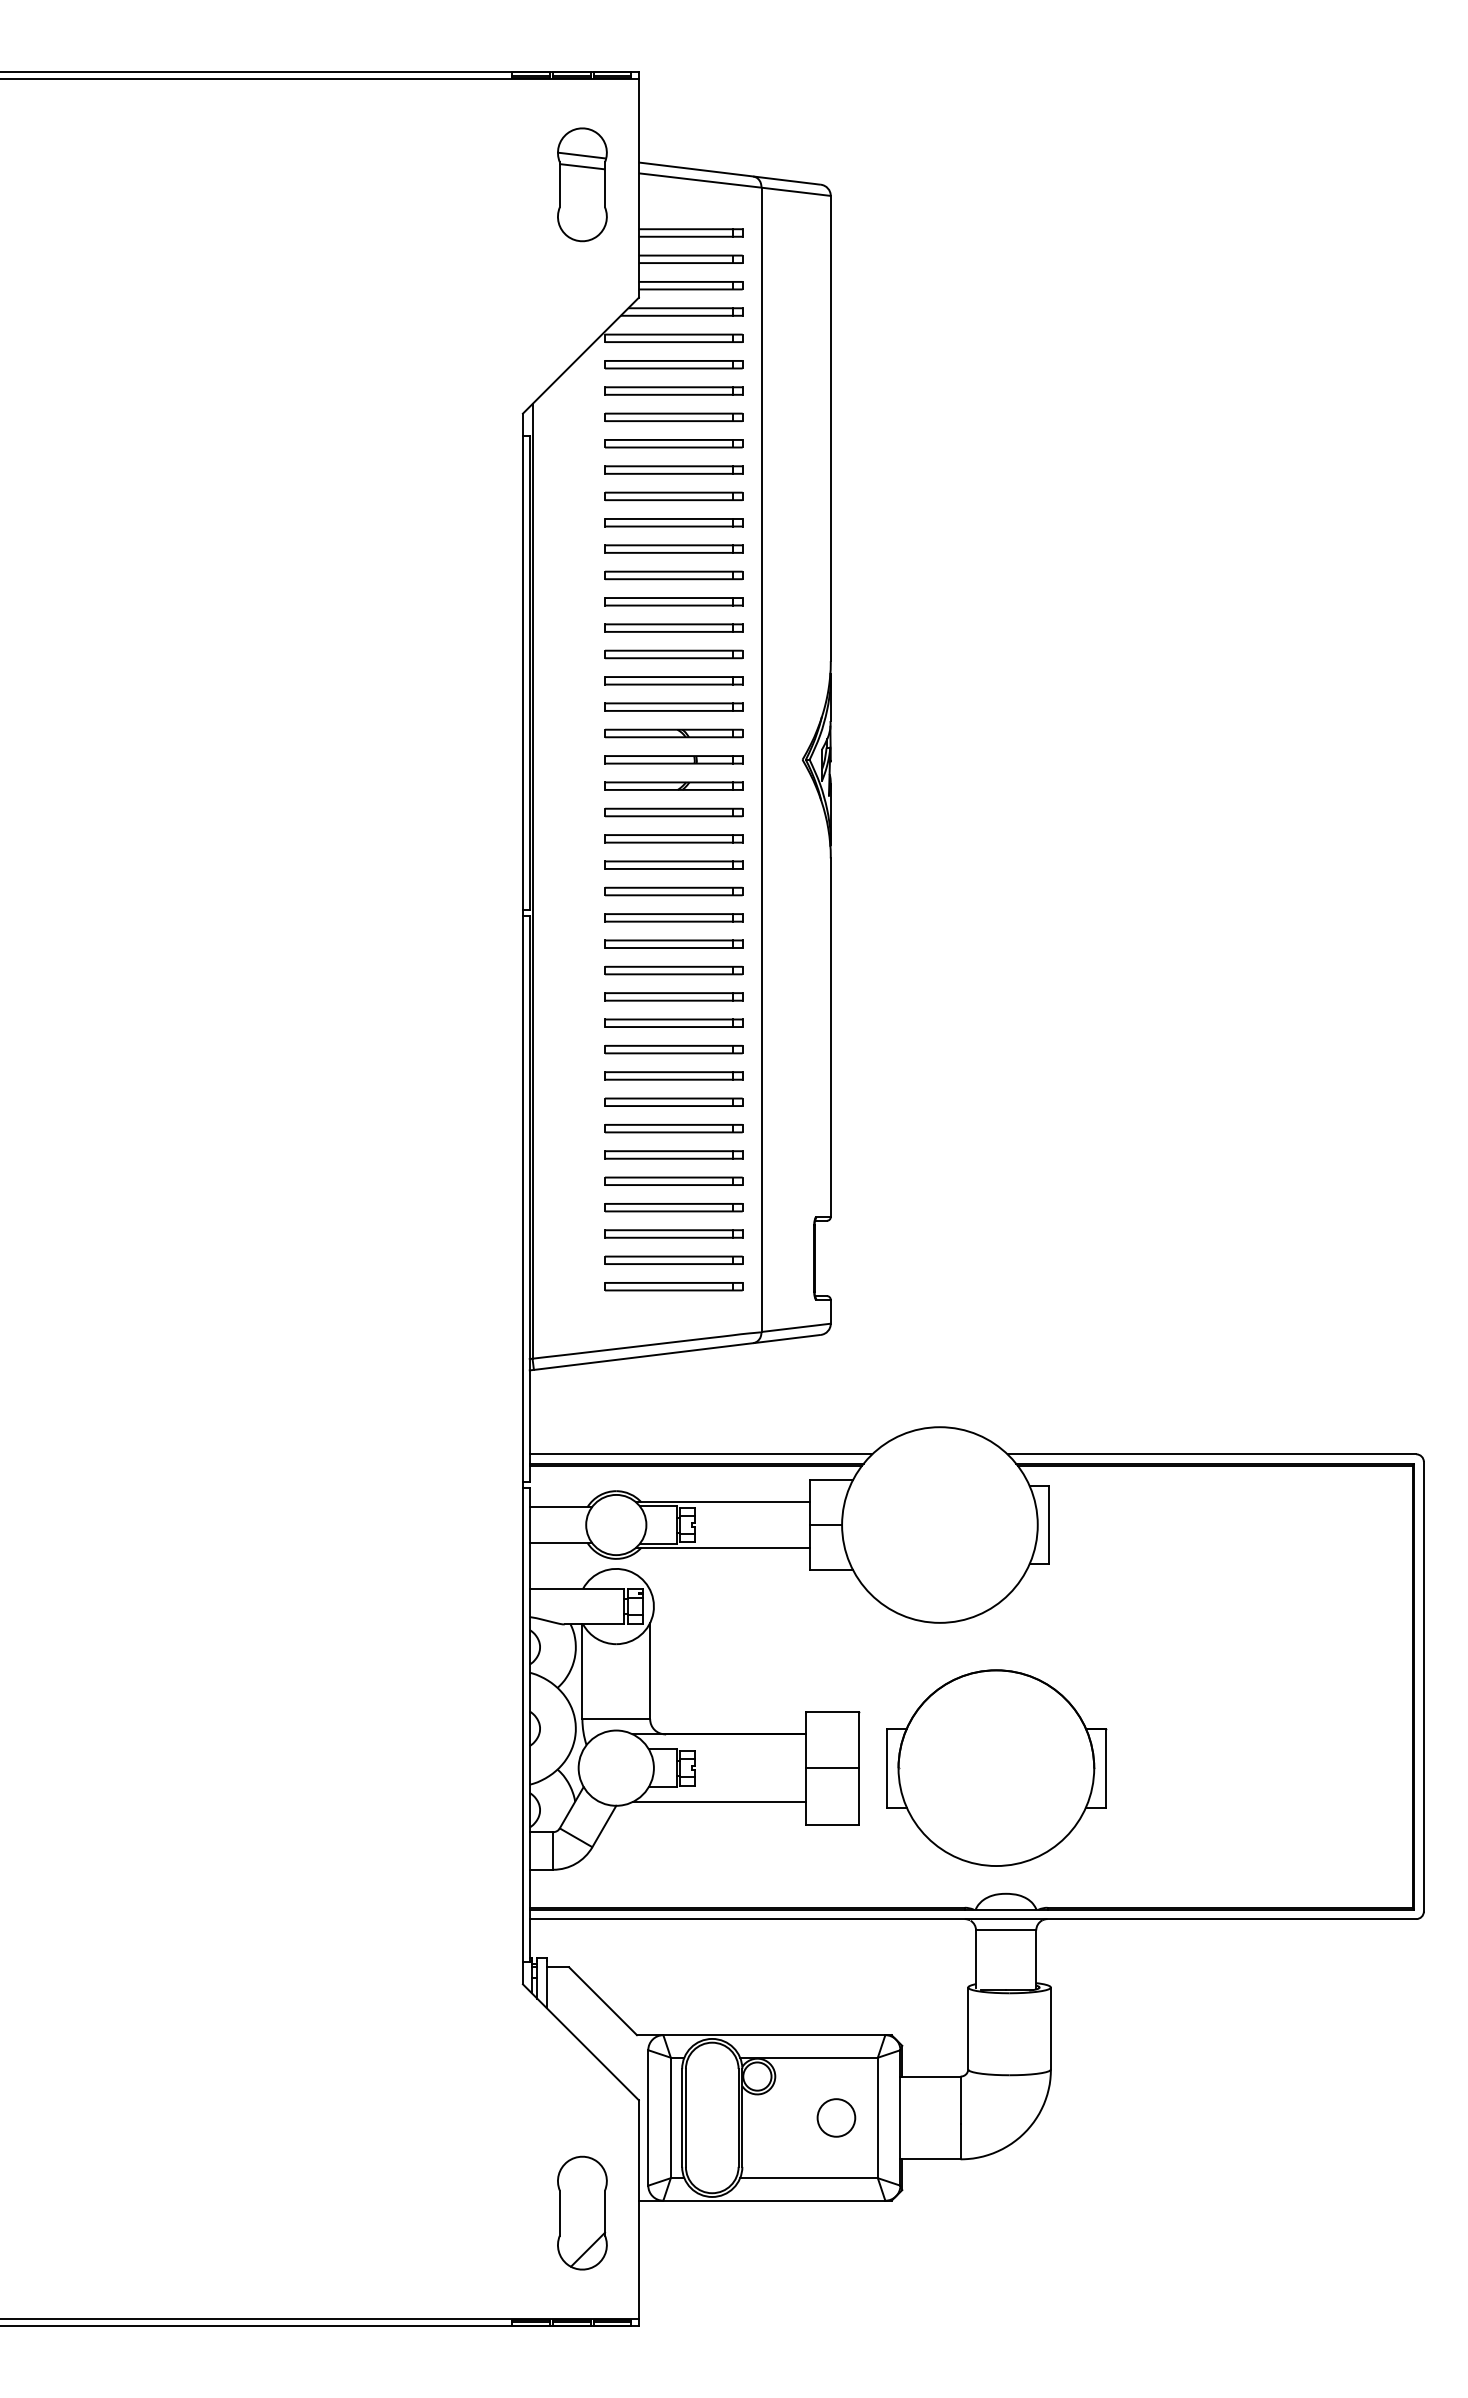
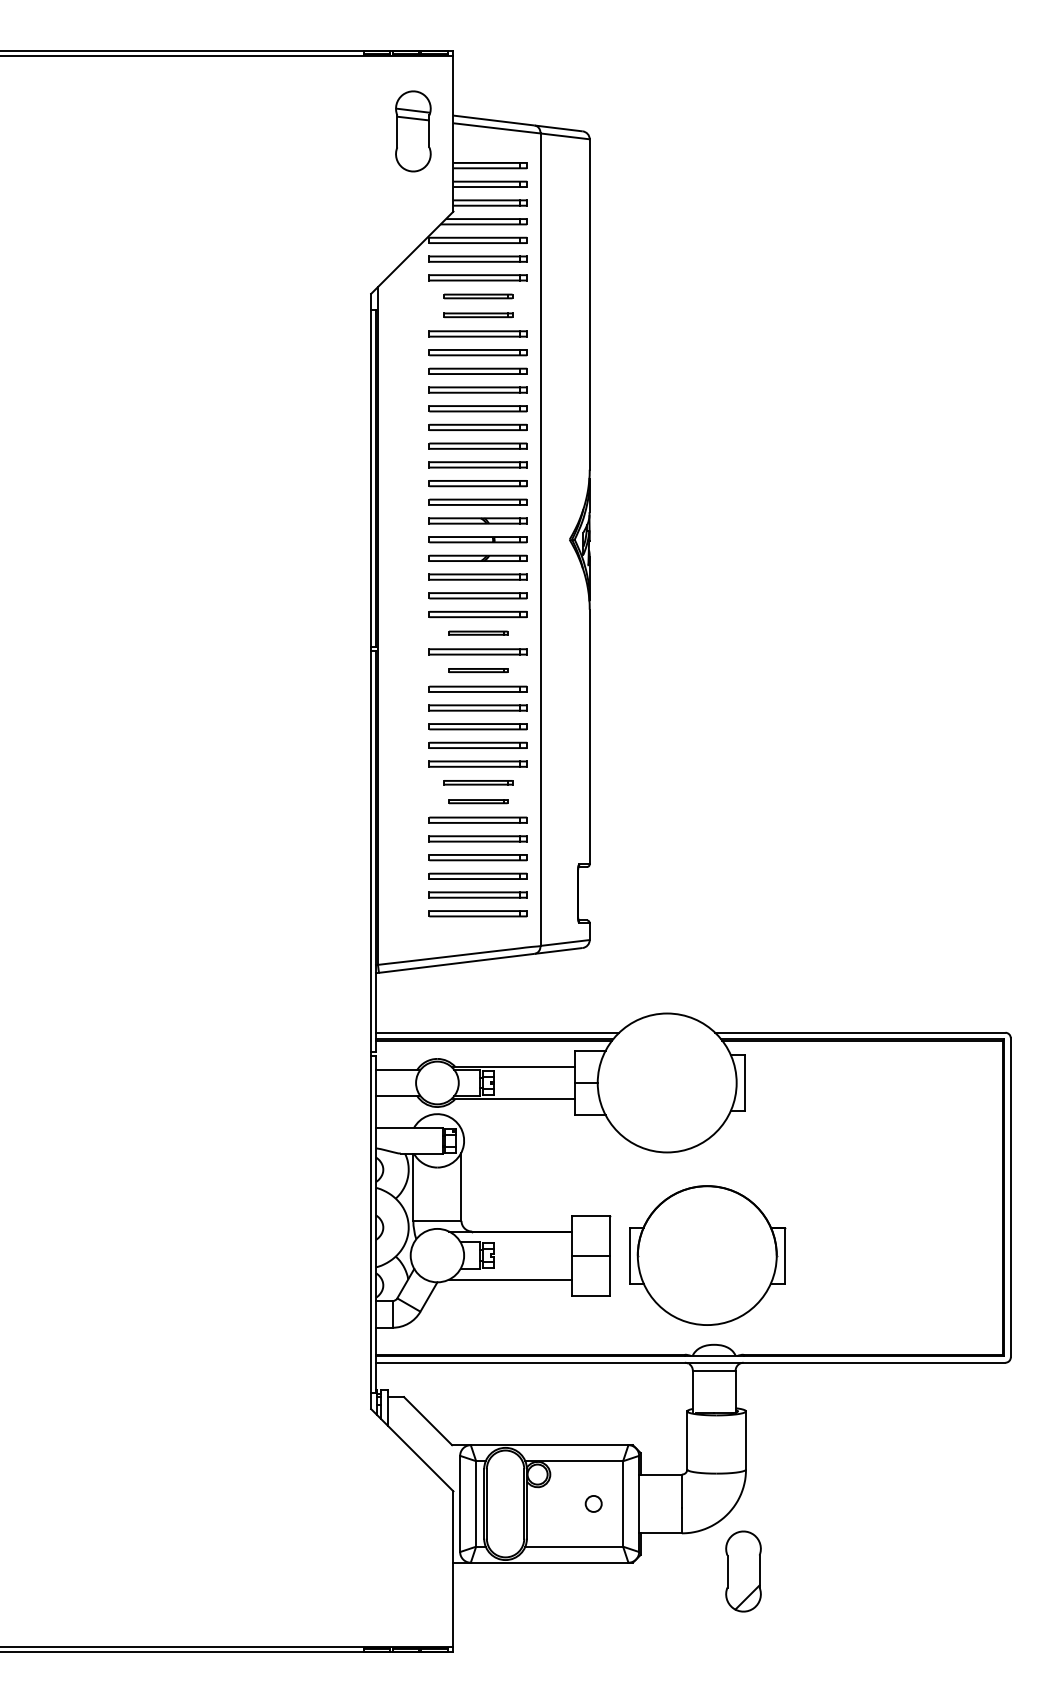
part: (673, 416) -> (478, 295), size x0.7
part: (673, 443) -> (478, 315), size x0.7
part: (673, 891) -> (478, 633), size x0.6
part: (673, 943) -> (478, 670), size x0.6
part: (673, 1101) -> (478, 782), size x0.7
part: (673, 1128) -> (478, 801), size x0.6
circle: (836, 2117) -> (593, 1503), size x0.6
part: (582, 2212) -> (743, 1571), moved

